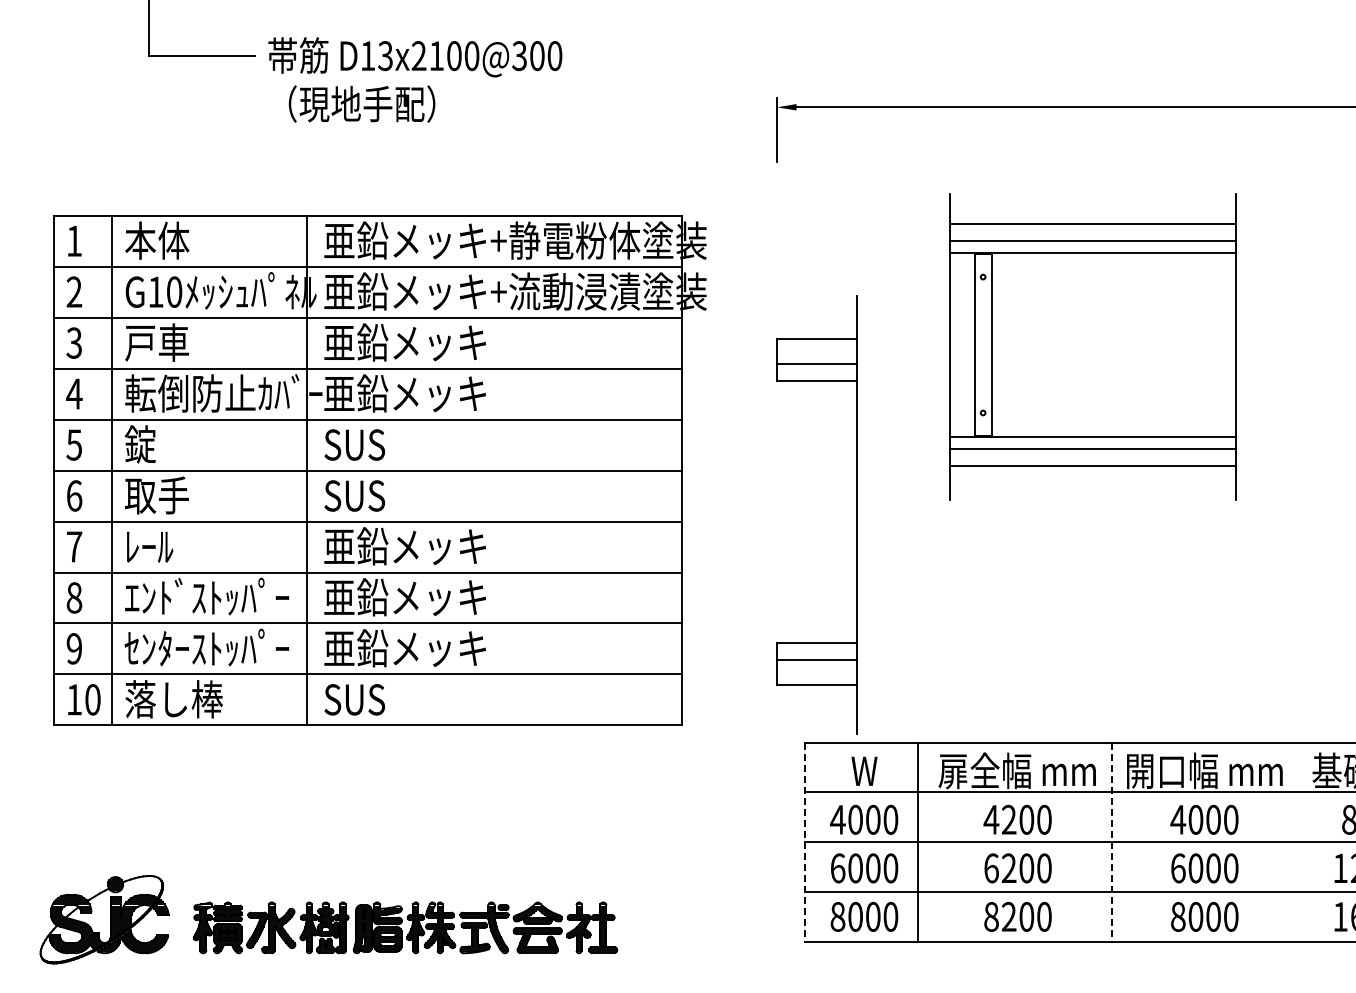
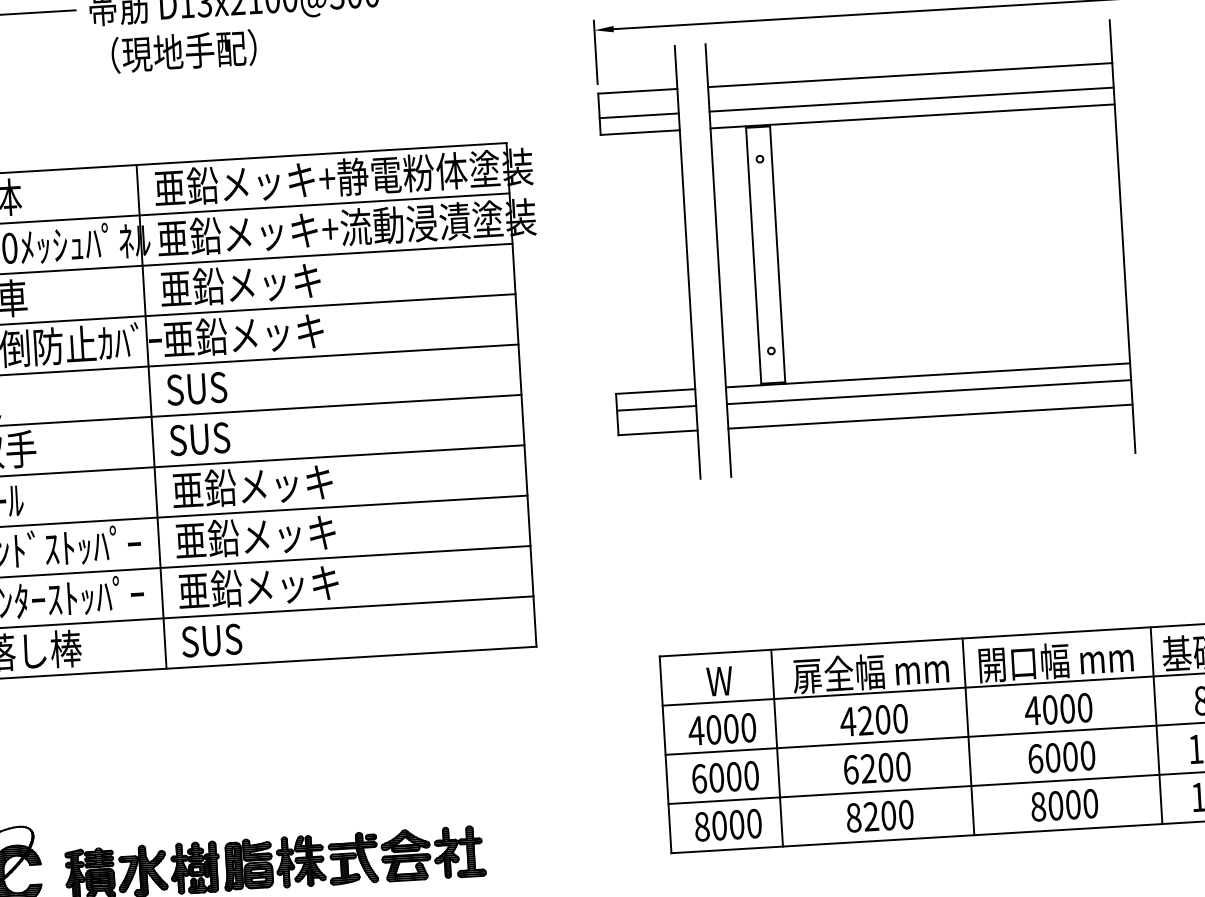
part: (1092, 346) -> (920, 248), size x1.43
part: (856, 514) -> (686, 262), moved
line: (1302, 841) -> (1156, 725), added
line: (805, 842) -> (665, 755), dashed -> solid
line: (1111, 842) -> (968, 737), dashed -> solid

